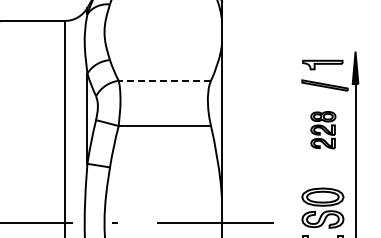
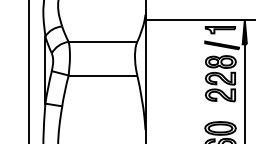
line: (295, 51) -> (200, 20), added
line: (164, 80) -> (102, 41), dashed -> solid
part: (323, 129) -> (220, 78), size x1.67

